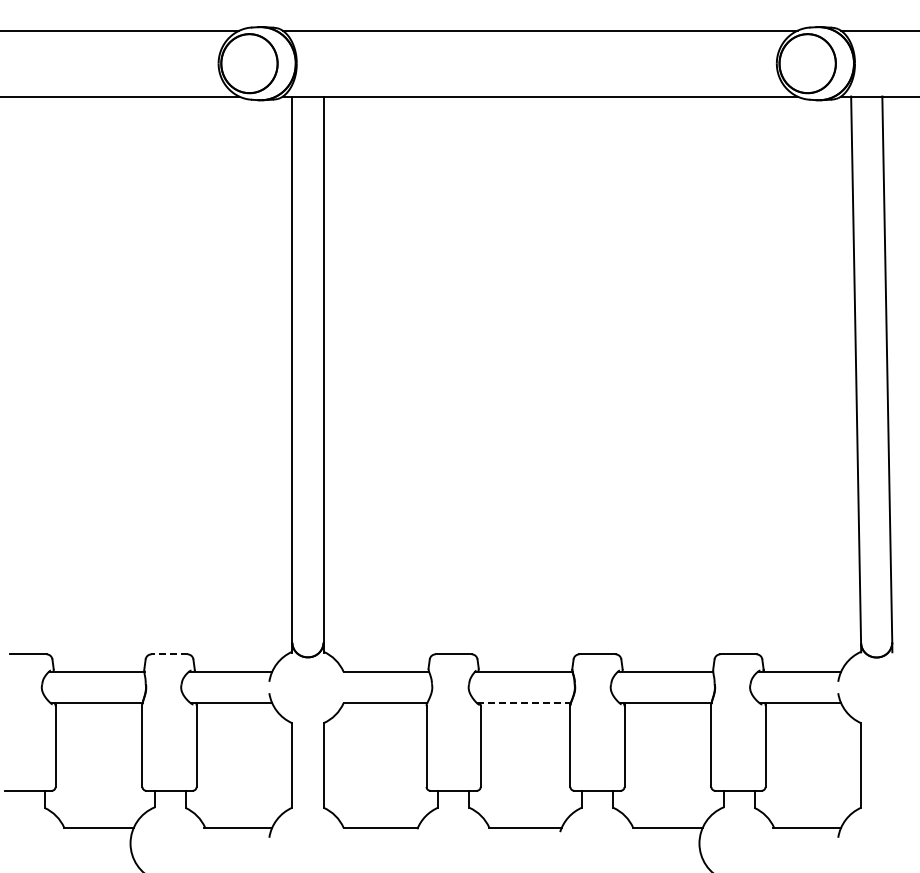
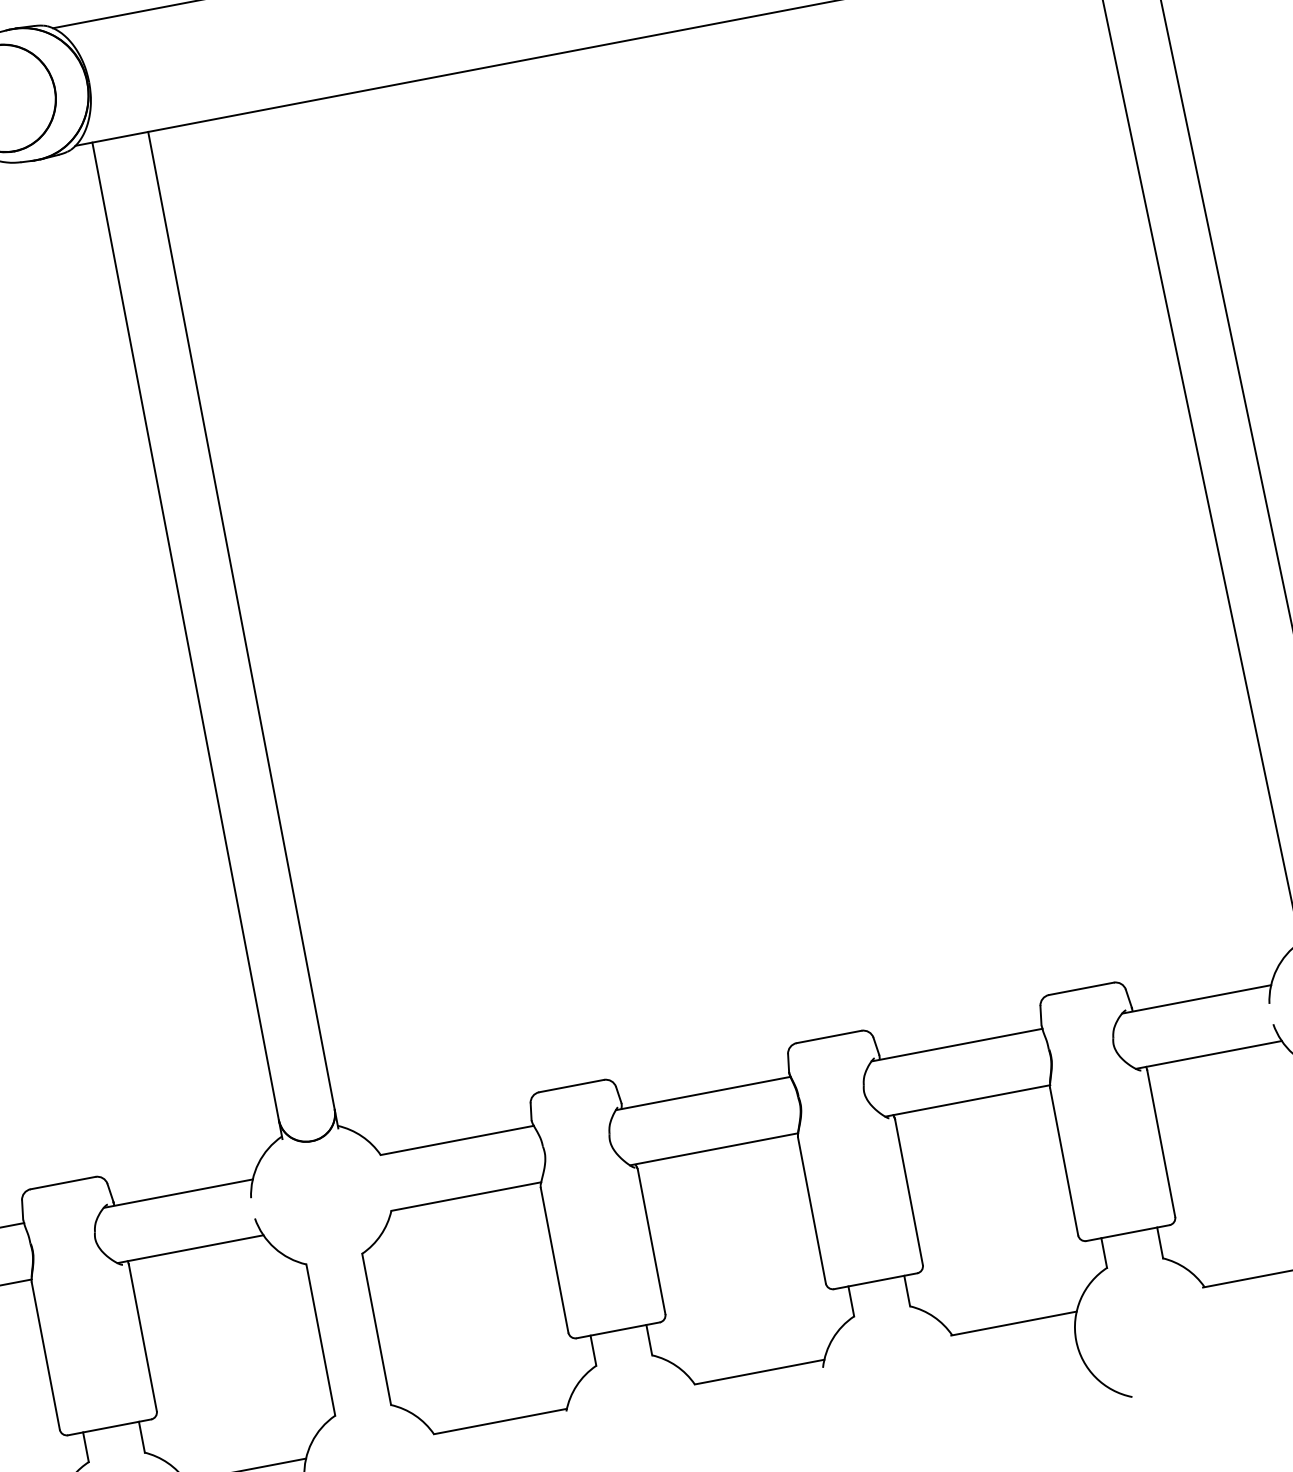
line: (169, 654) -> (63, 1183), dashed -> solid
line: (523, 703) -> (713, 1150), dashed -> solid

